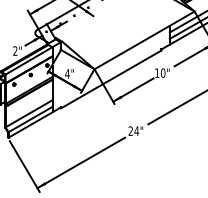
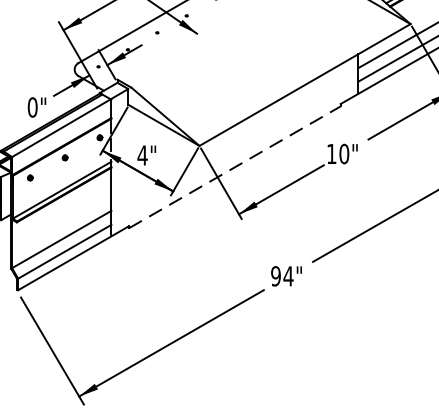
text: (15, 50) -> (32, 106), 2" -> 0"
line: (111, 79) -> (235, 167), solid -> dashed
text: (130, 130) -> (275, 274), 24" -> 94"

